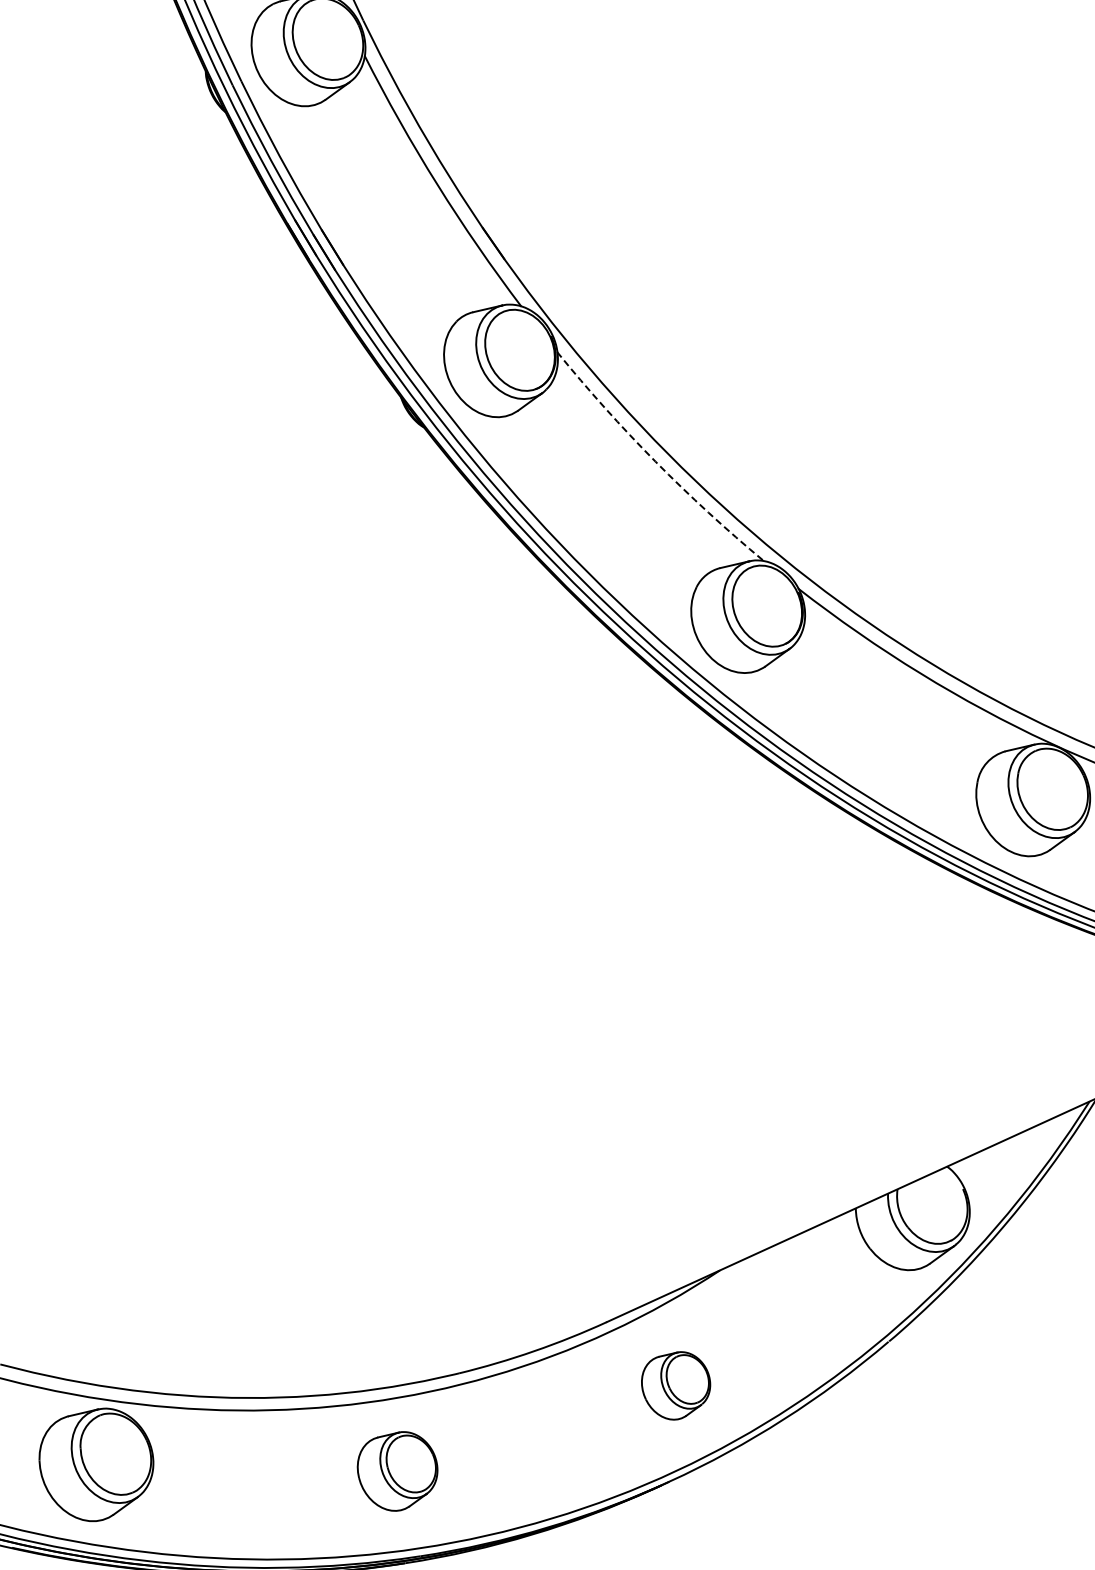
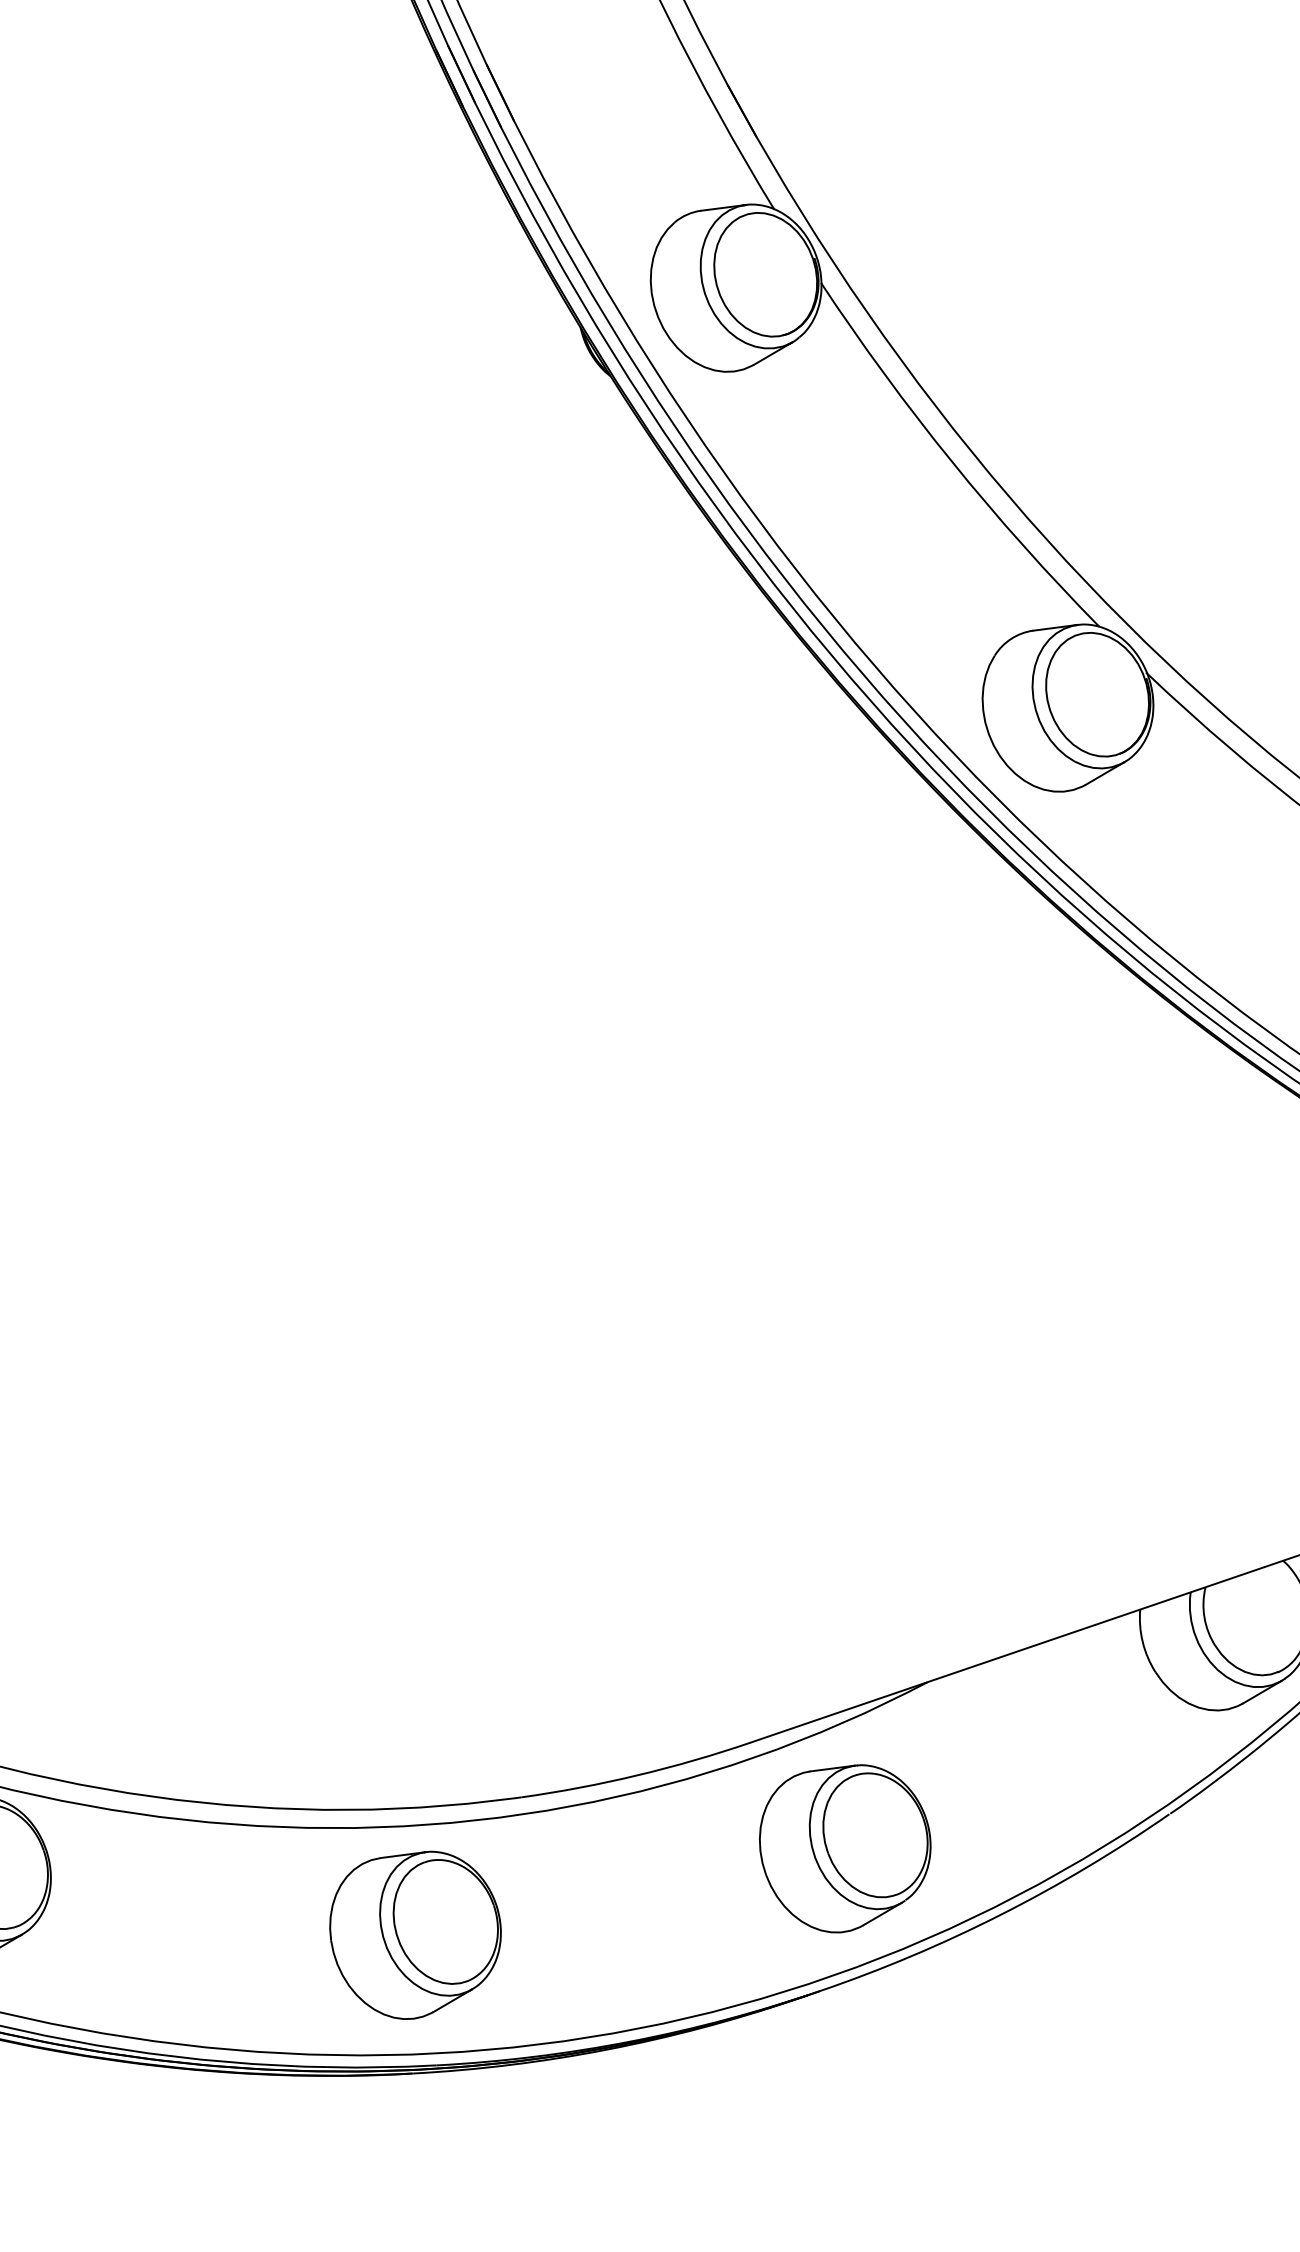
arc: (655, 461) -> (951, 461), dashed -> solid
part: (675, 1385) -> (843, 1847), size x1.67
part: (397, 1471) -> (414, 1935), size x1.43

